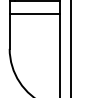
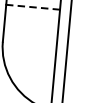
line: (34, 14) -> (32, 7), solid -> dashed

